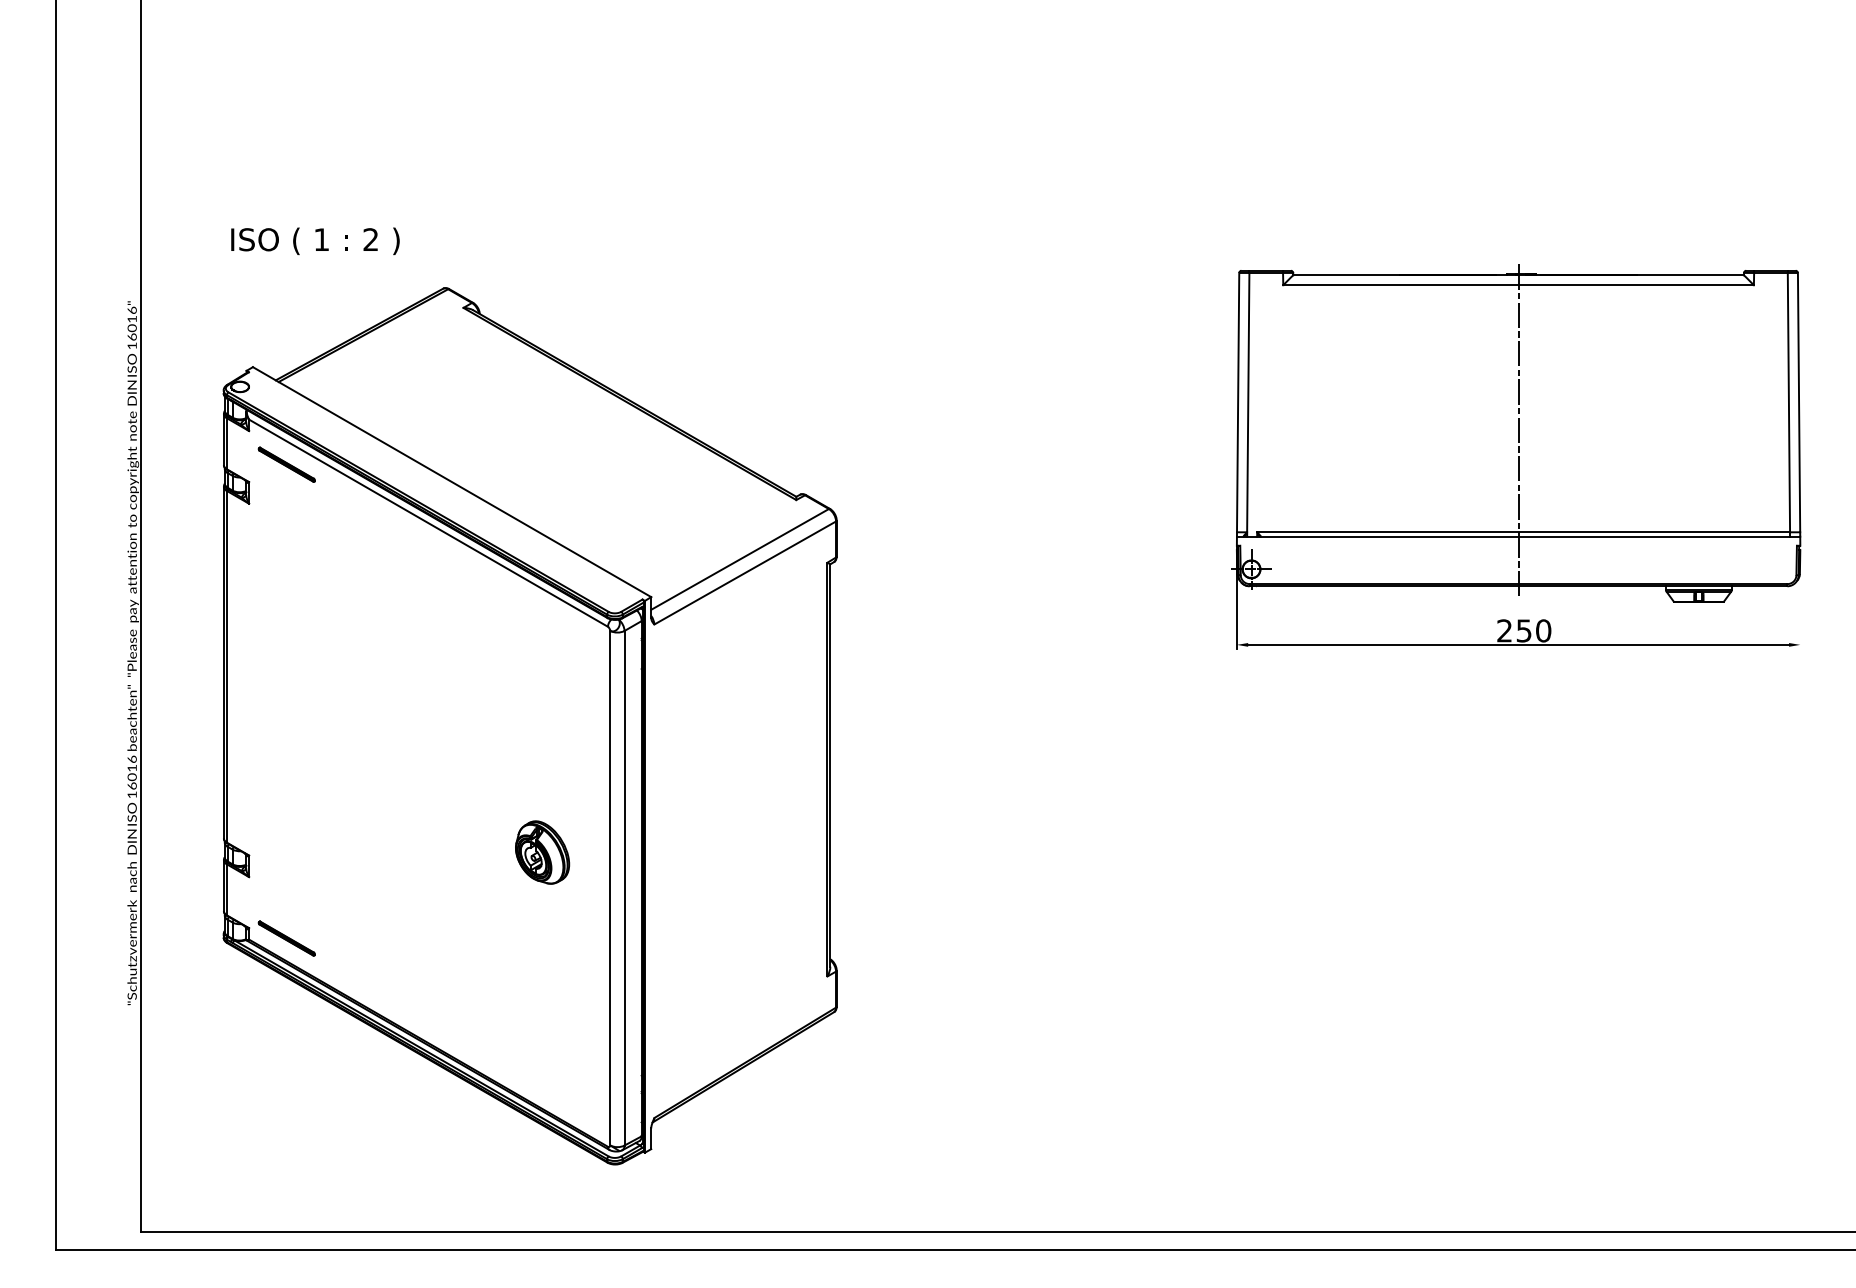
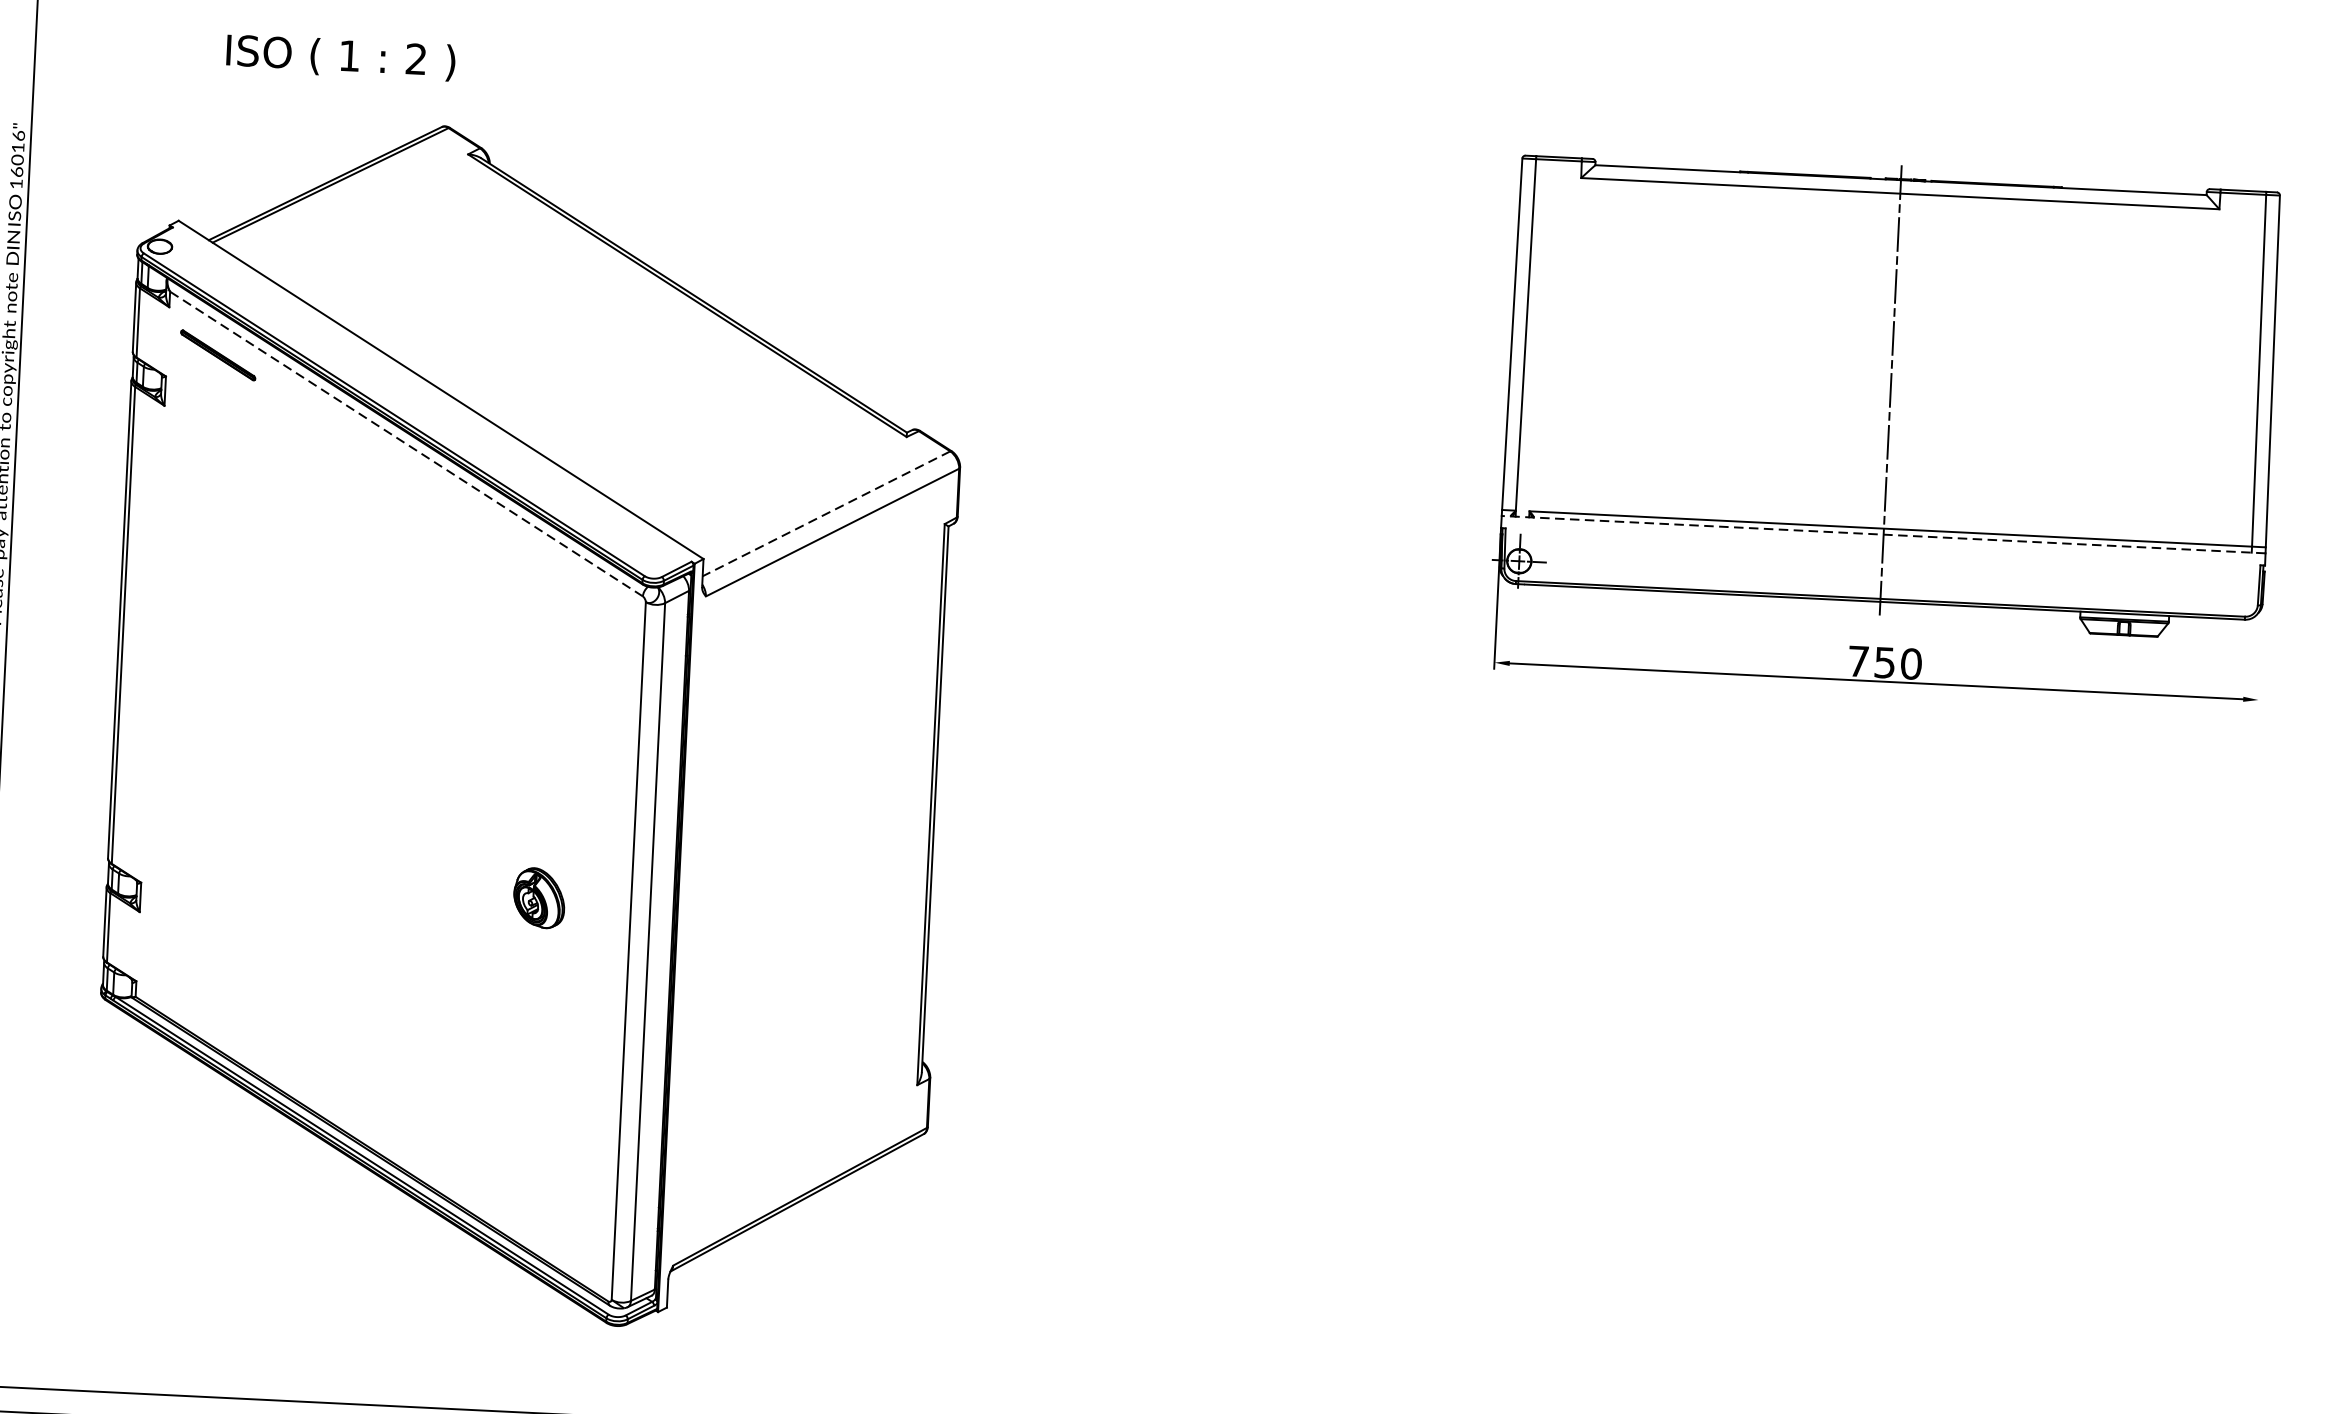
text: (315, 240) -> (341, 56), moved
line: (428, 522) -> (406, 443), solid -> dashed
line: (1518, 536) -> (1883, 534), solid -> dashed
line: (739, 559) -> (825, 513), solid -> dashed
text: (1504, 630) -> (1858, 660), 250 -> 750
part: (542, 852) -> (539, 898), size x0.7
part: (286, 938) -> (186, 997), removed

